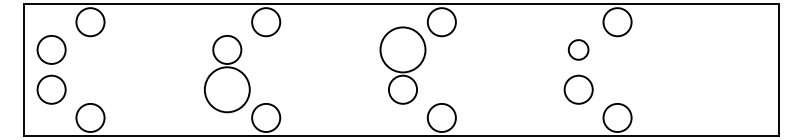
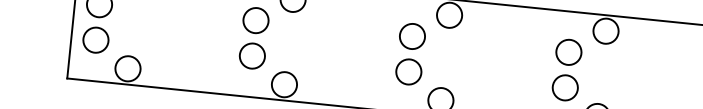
circle: (402, 49) -> (412, 36), size x0.62
circle: (578, 49) -> (568, 51), size x1.43
circle: (227, 89) -> (252, 55), size x0.62

